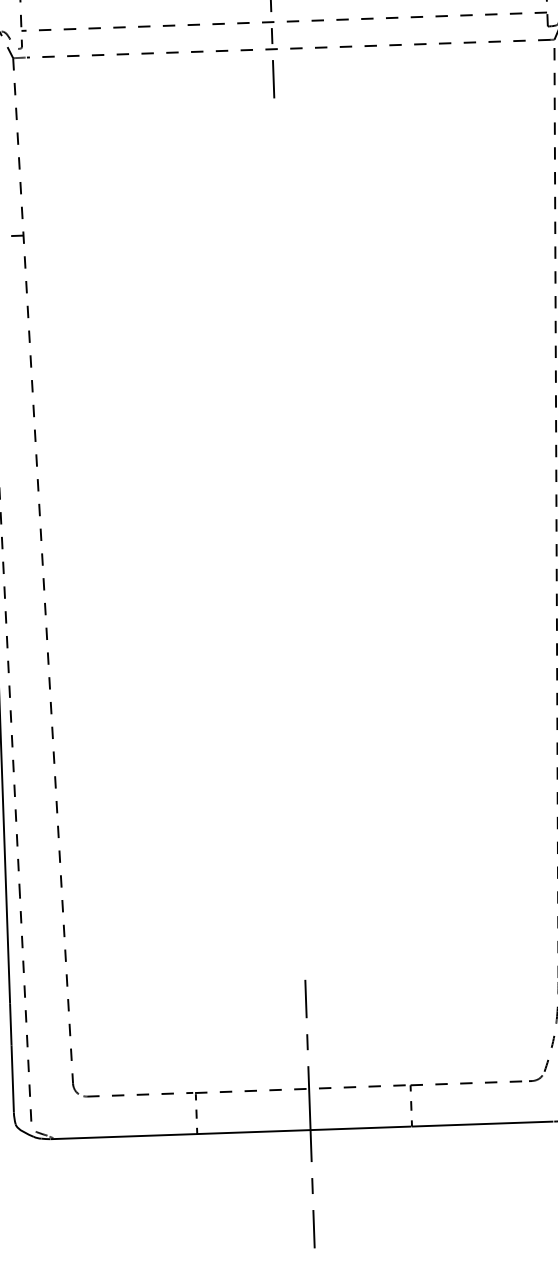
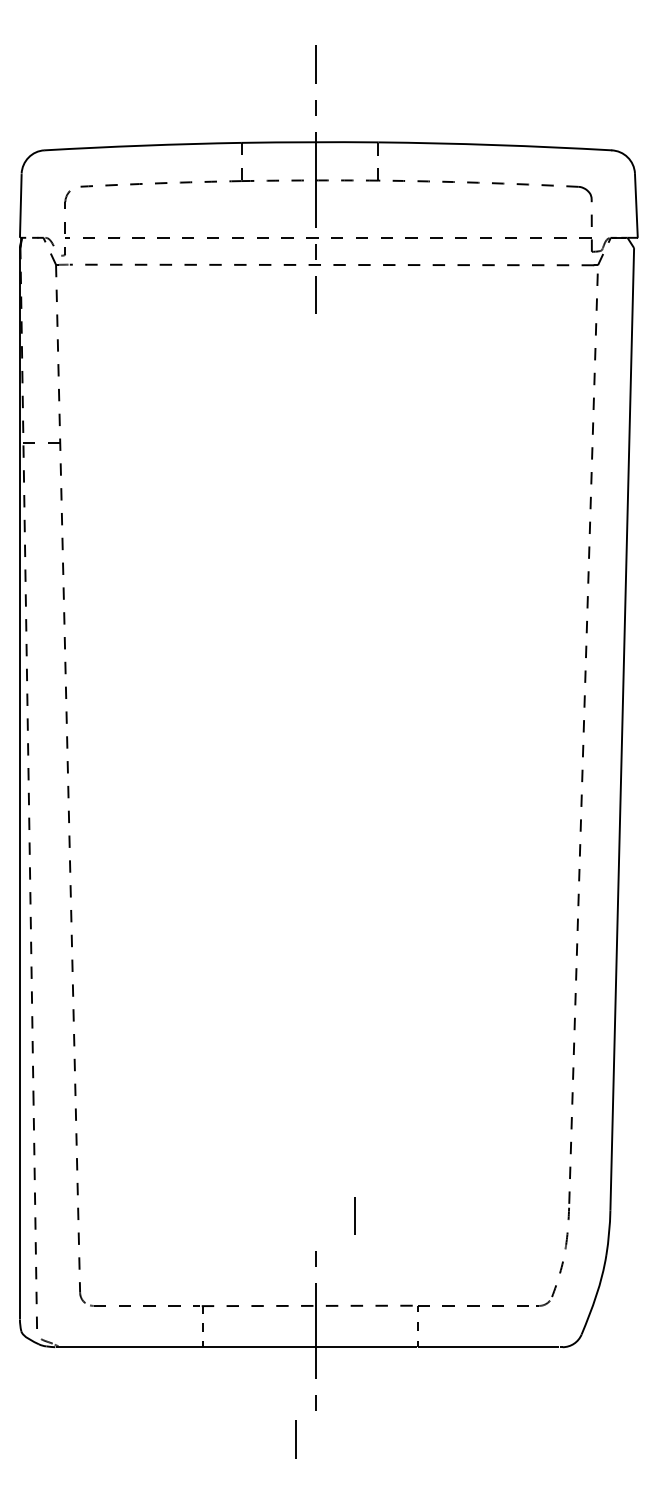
line: (305, 998) -> (354, 1215), moved
line: (313, 1229) -> (295, 1439), moved

